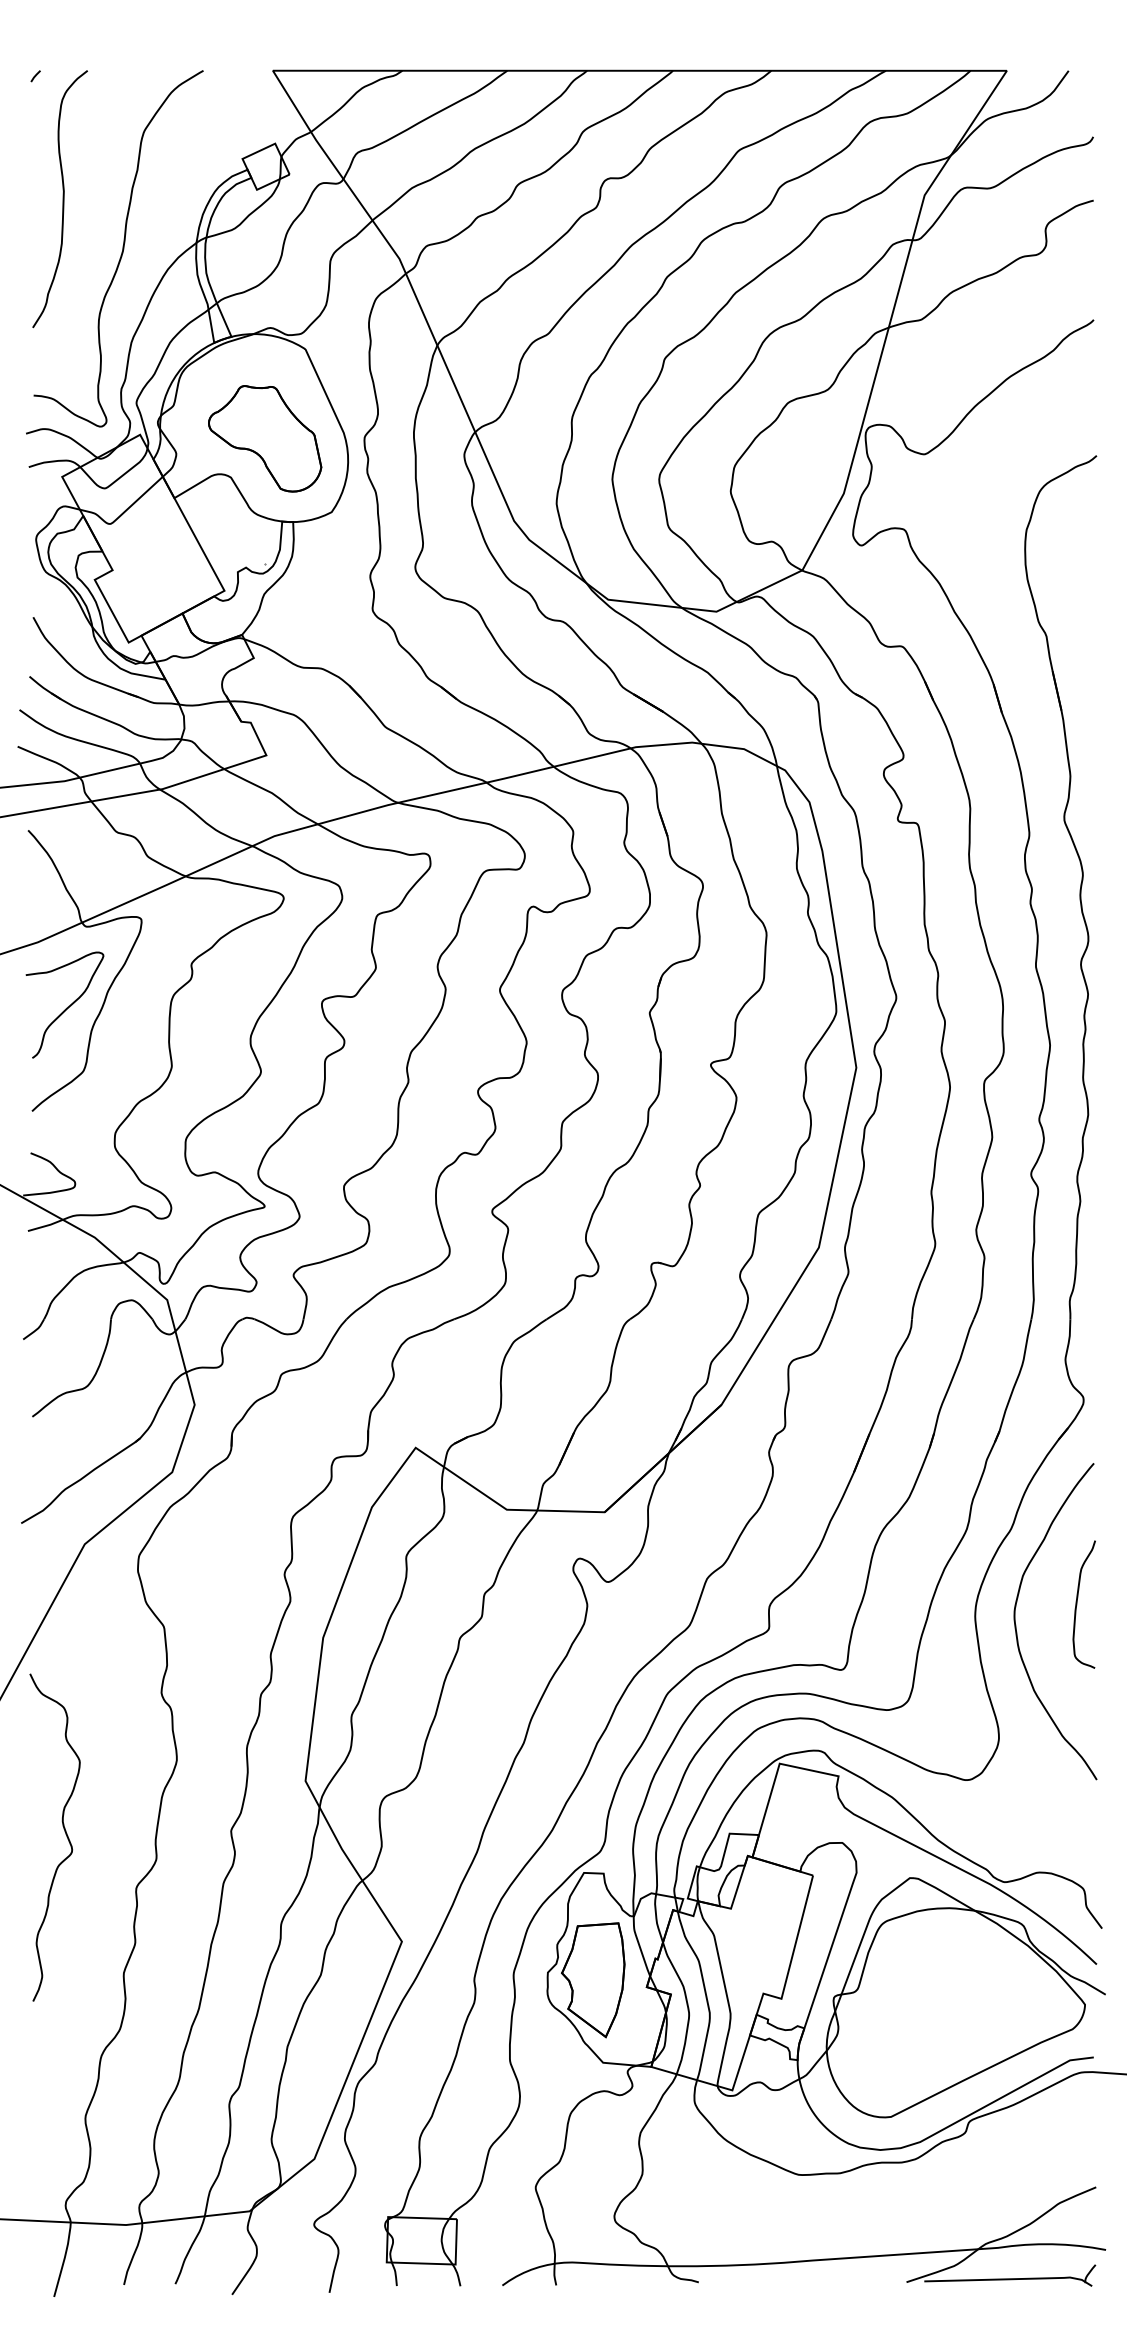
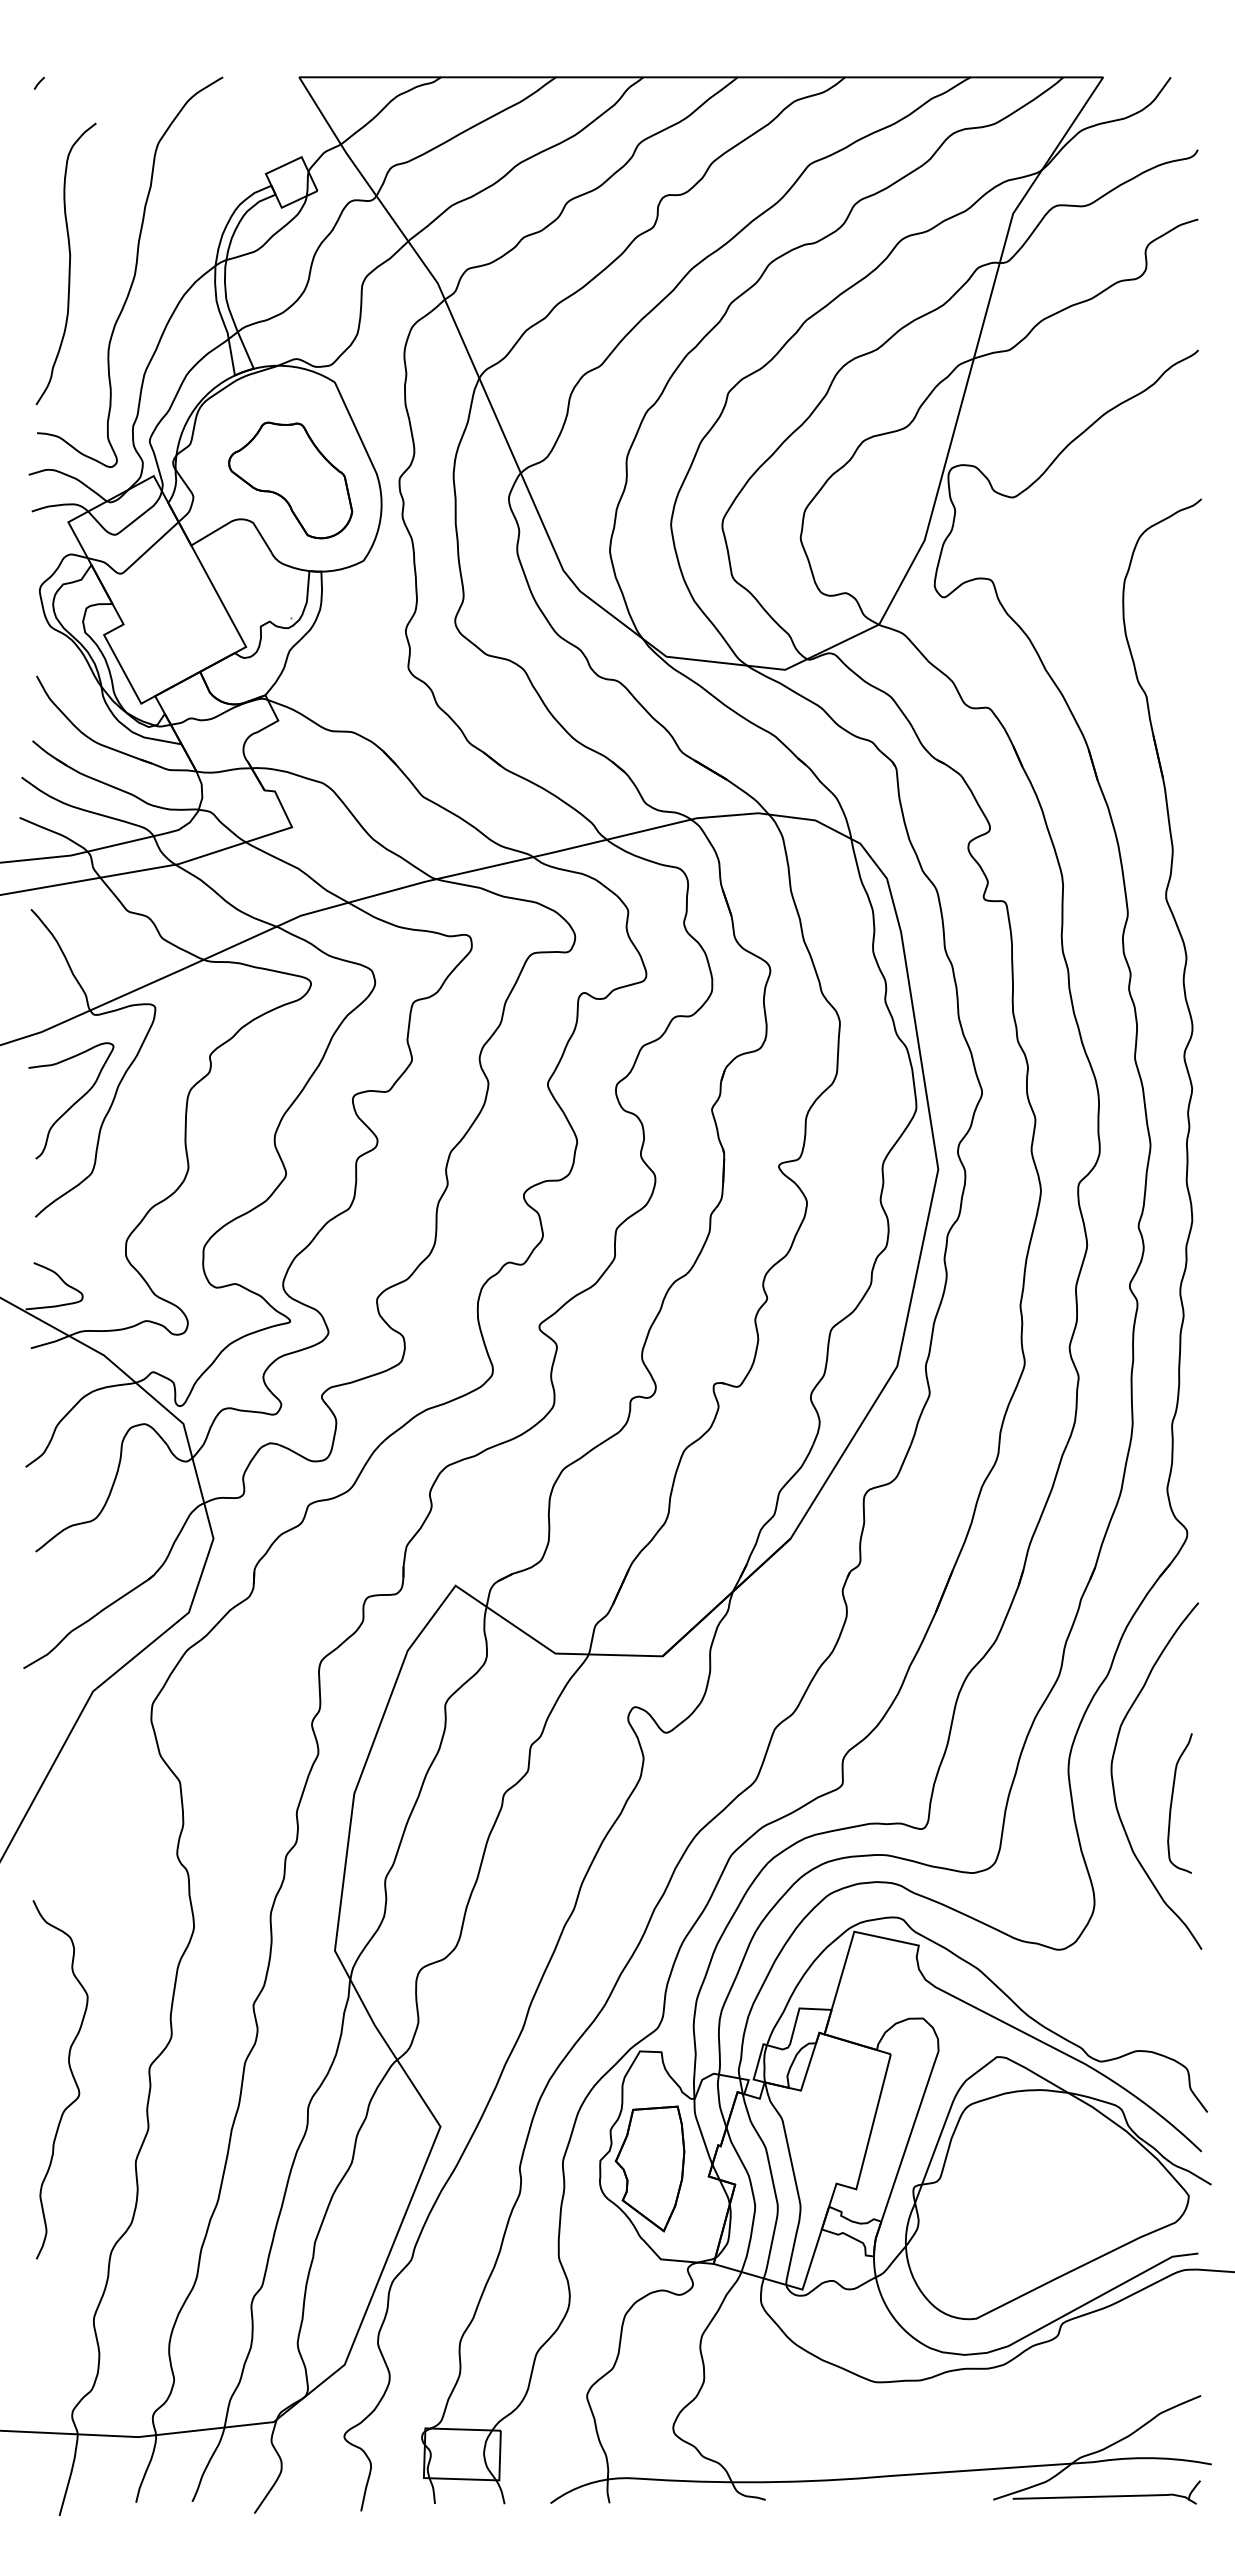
curve: (63, 198) -> (69, 263), moved
curve: (1077, 1604) -> (1172, 1803), moved
curve: (65, 1832) -> (71, 2074), moved

